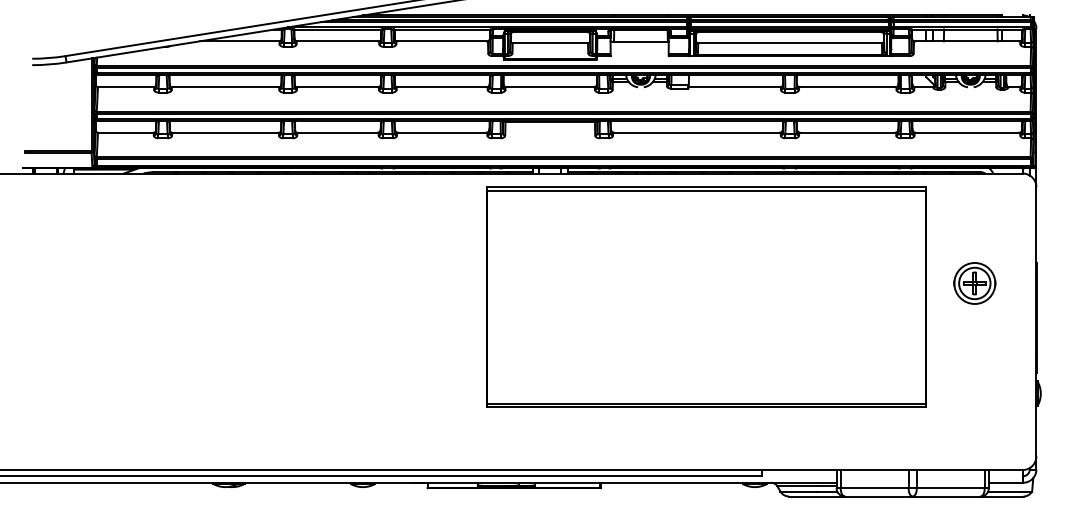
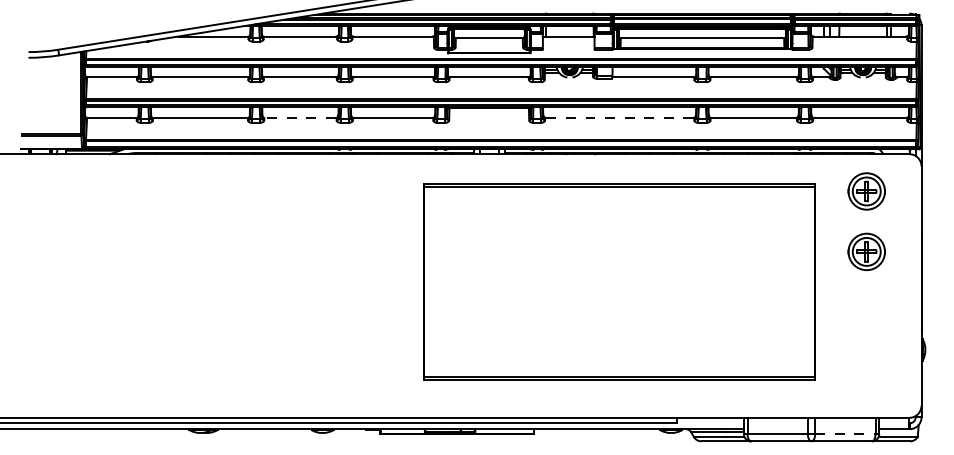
line: (336, 132) -> (299, 117), solid -> dashed
line: (696, 132) -> (619, 117), solid -> dashed
part: (974, 215) -> (866, 191), added
part: (706, 296) -> (619, 281), moved
line: (950, 488) -> (845, 434), solid -> dashed

